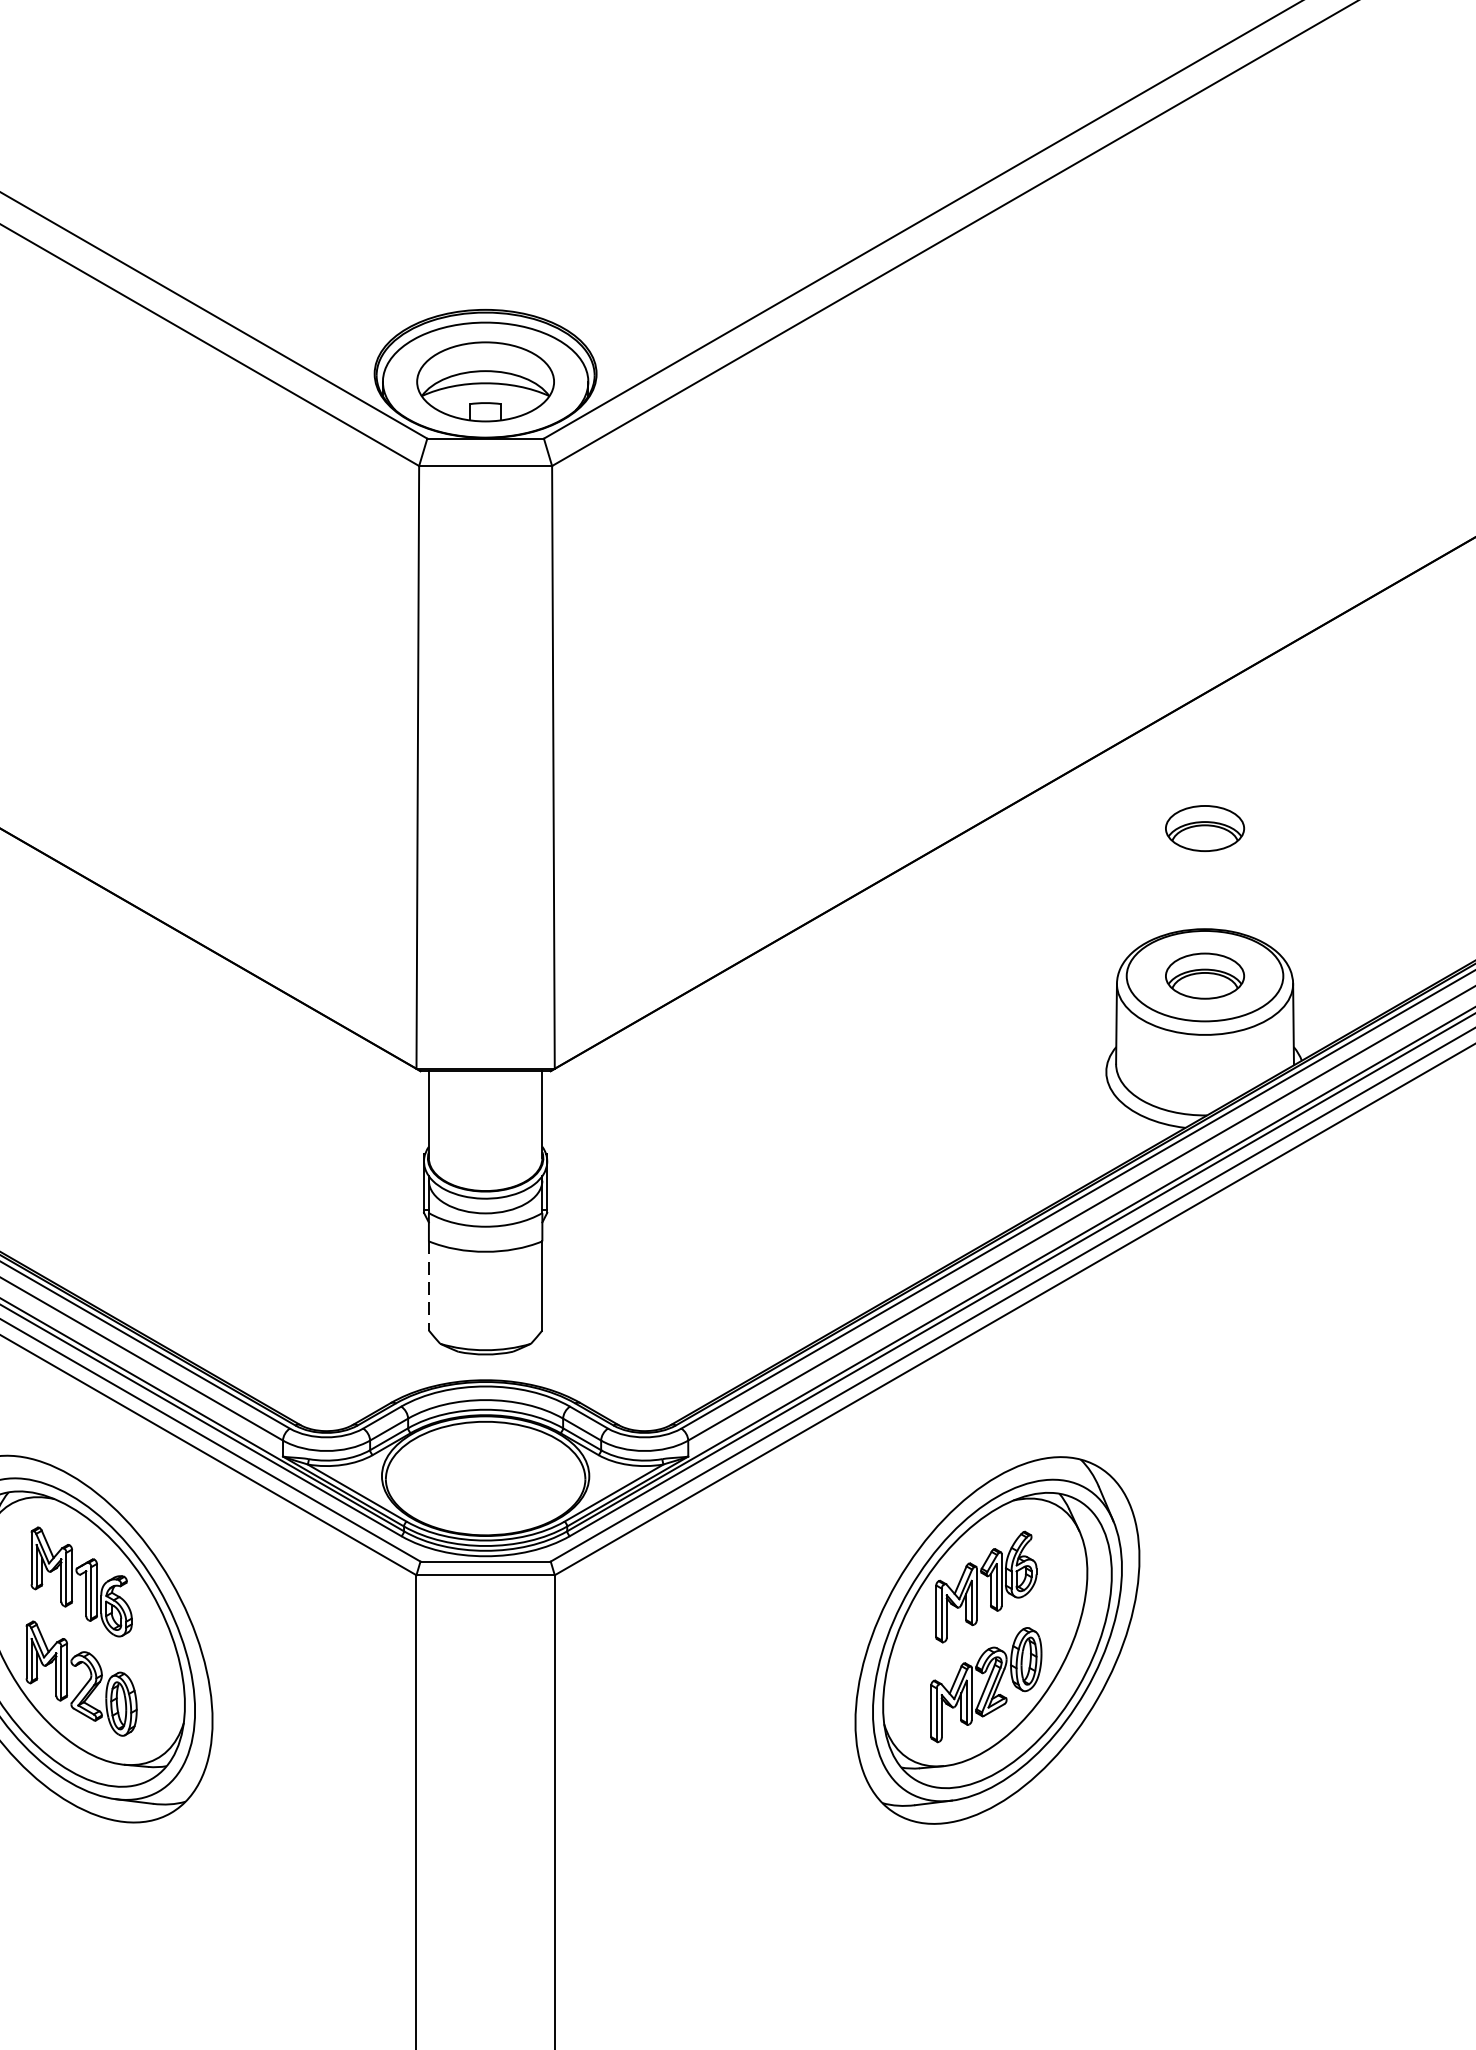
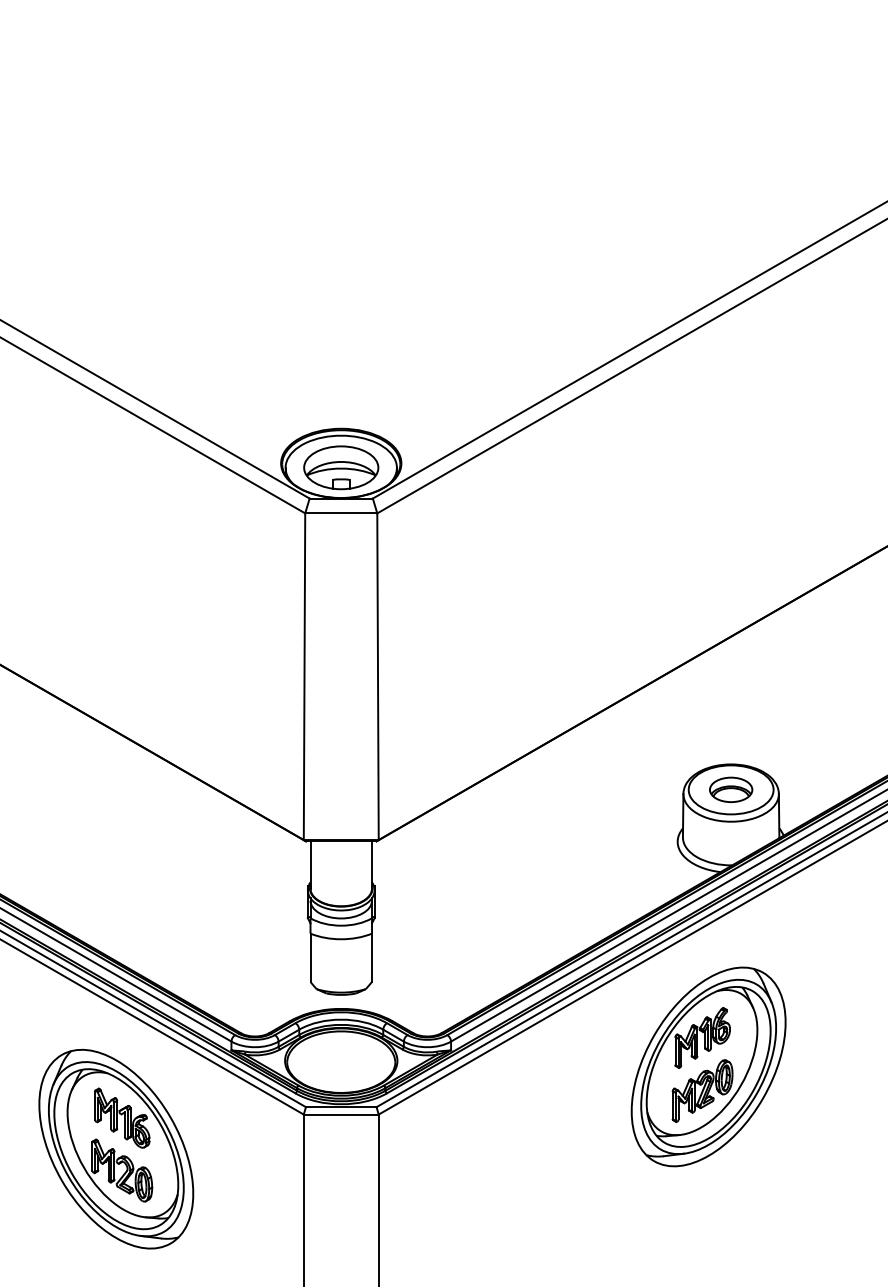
part: (1205, 827) -> (731, 709), removed
line: (428, 1287) -> (310, 958), dashed -> solid
part: (997, 1639) -> (708, 1066), moved

